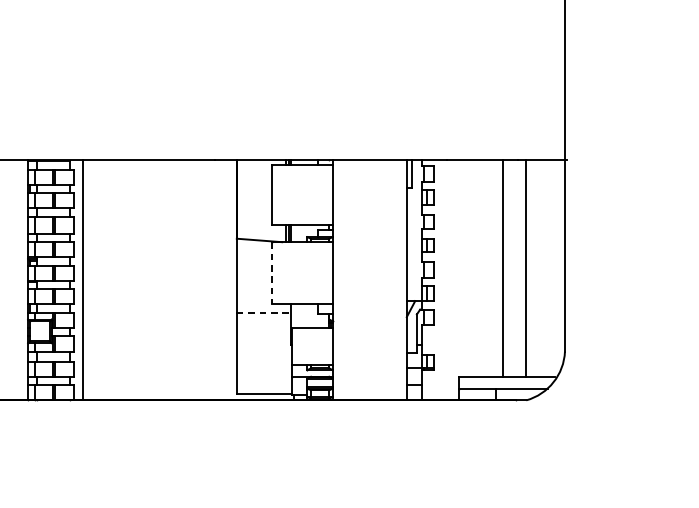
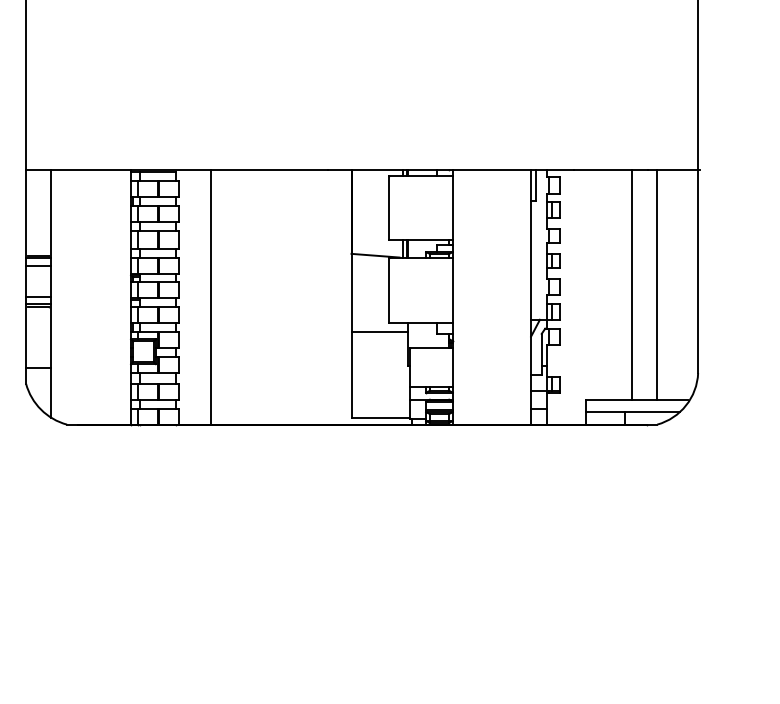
line: (271, 273) -> (388, 290), dashed -> solid
line: (83, 280) -> (211, 297), moved
line: (264, 313) -> (380, 332), dashed -> solid

